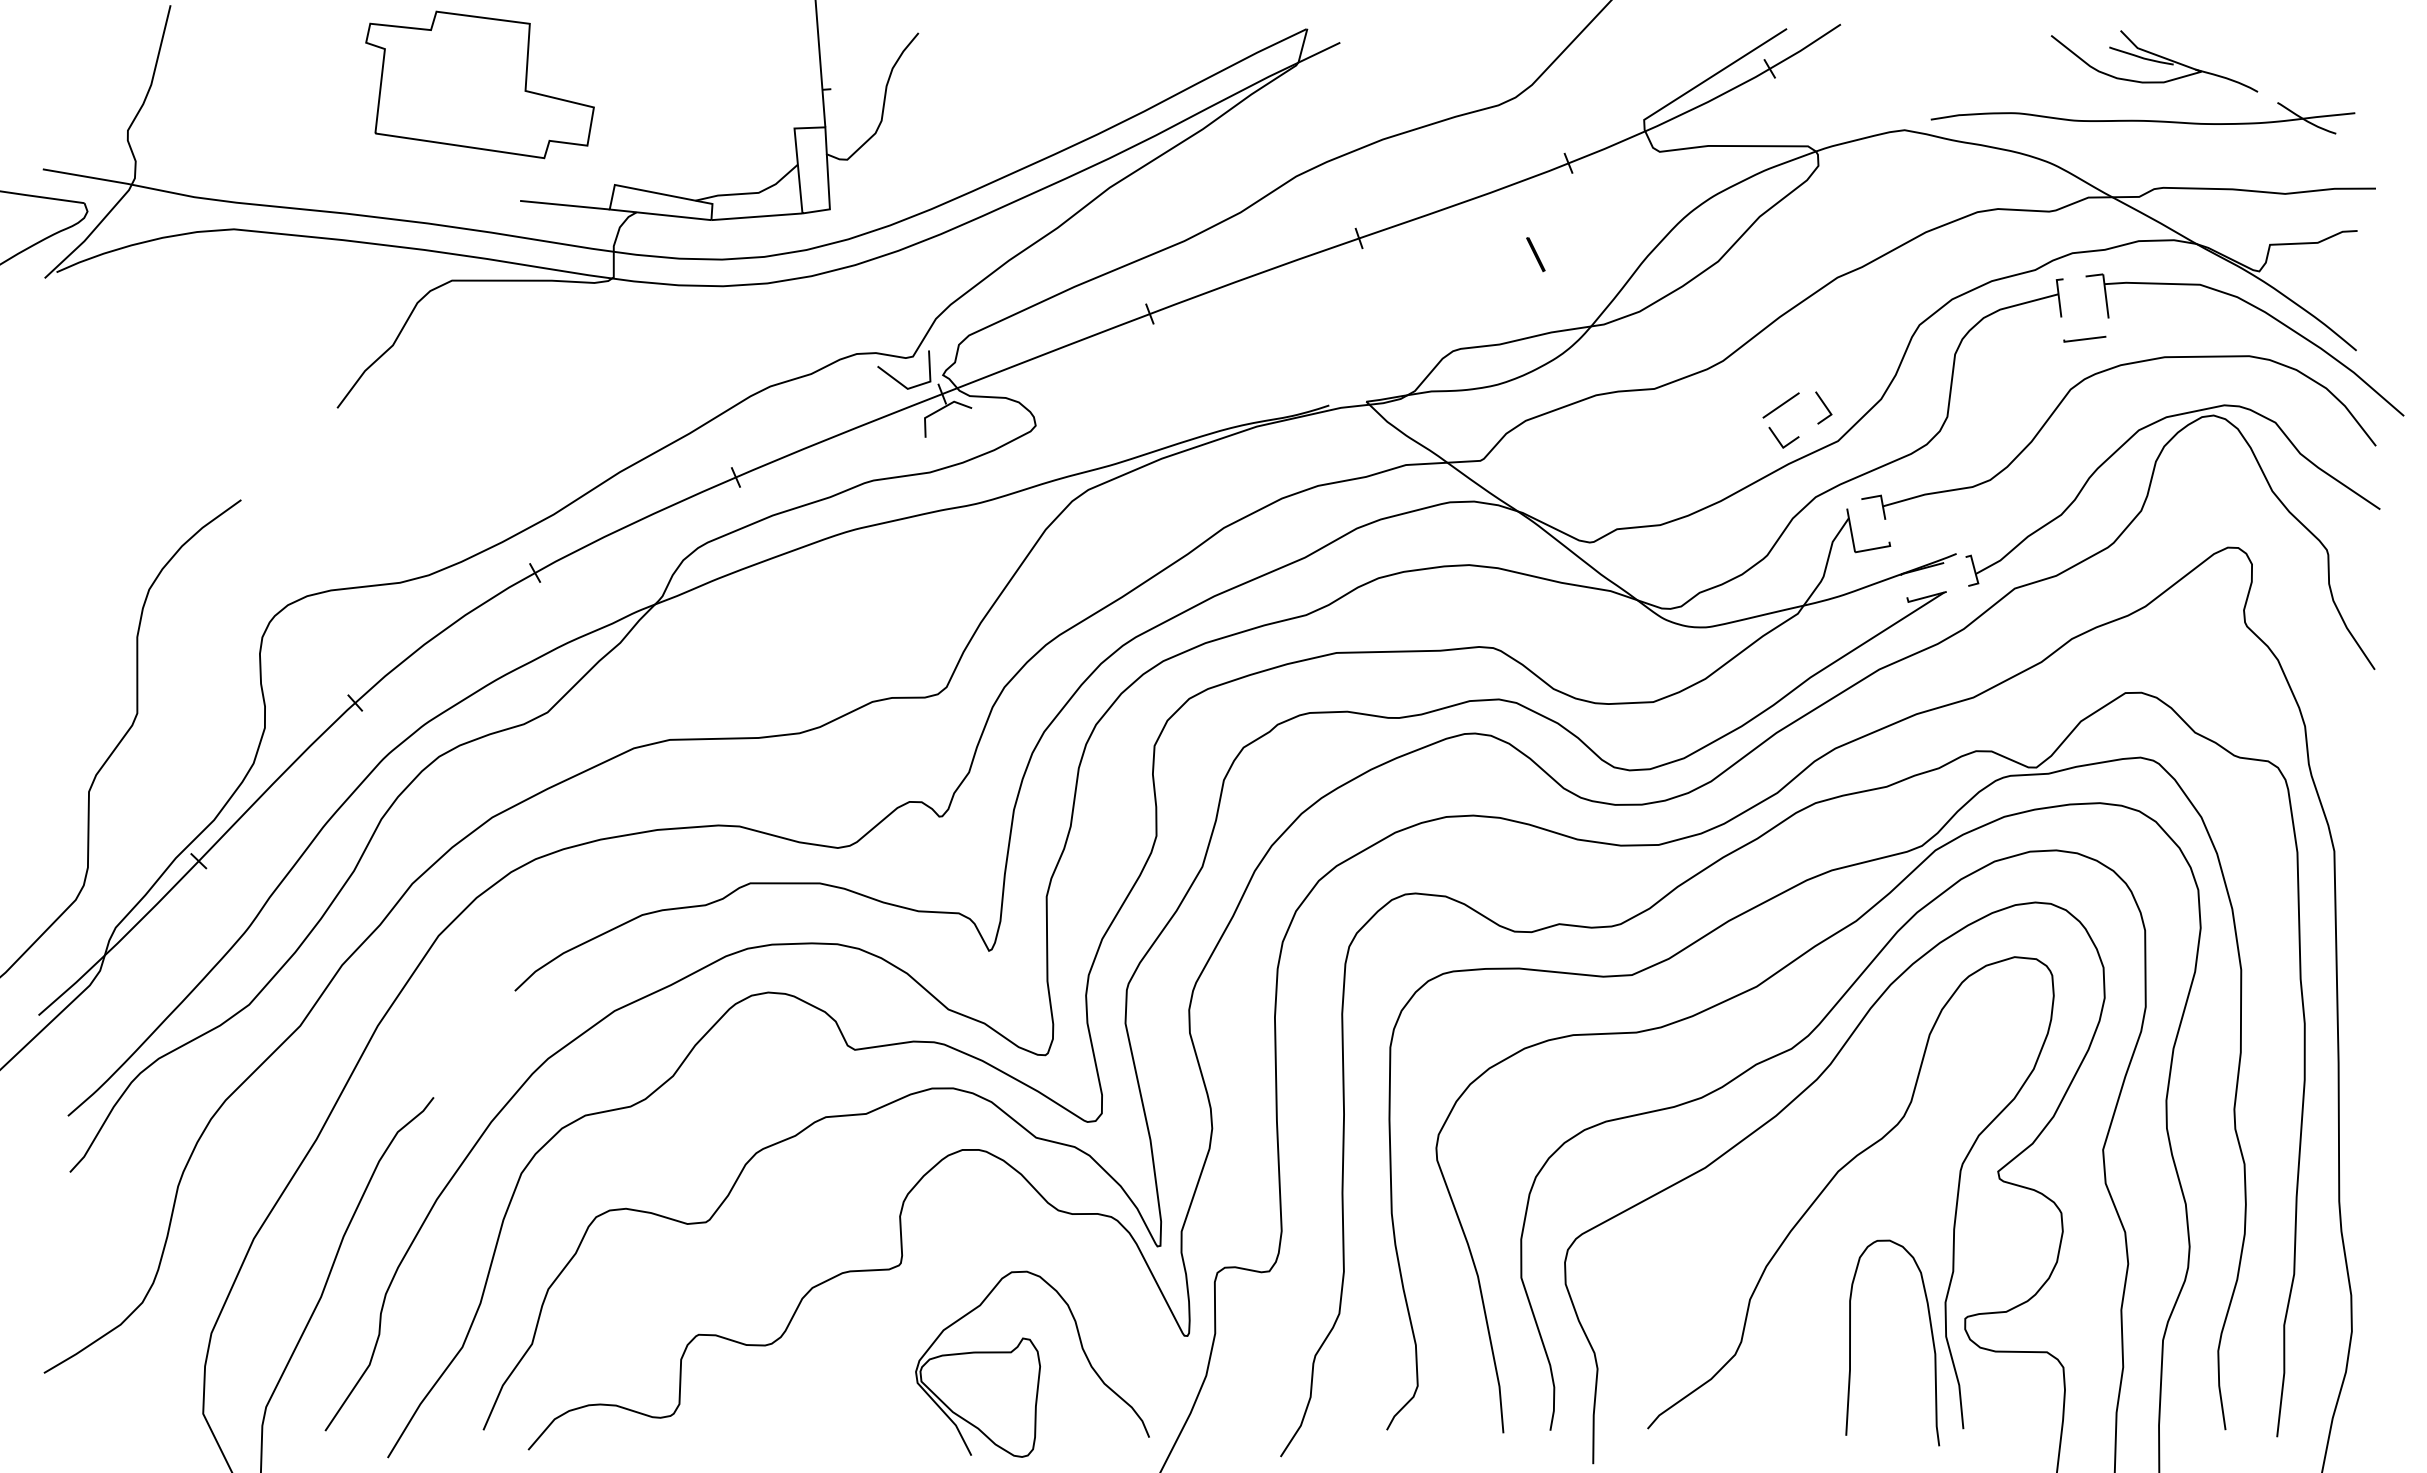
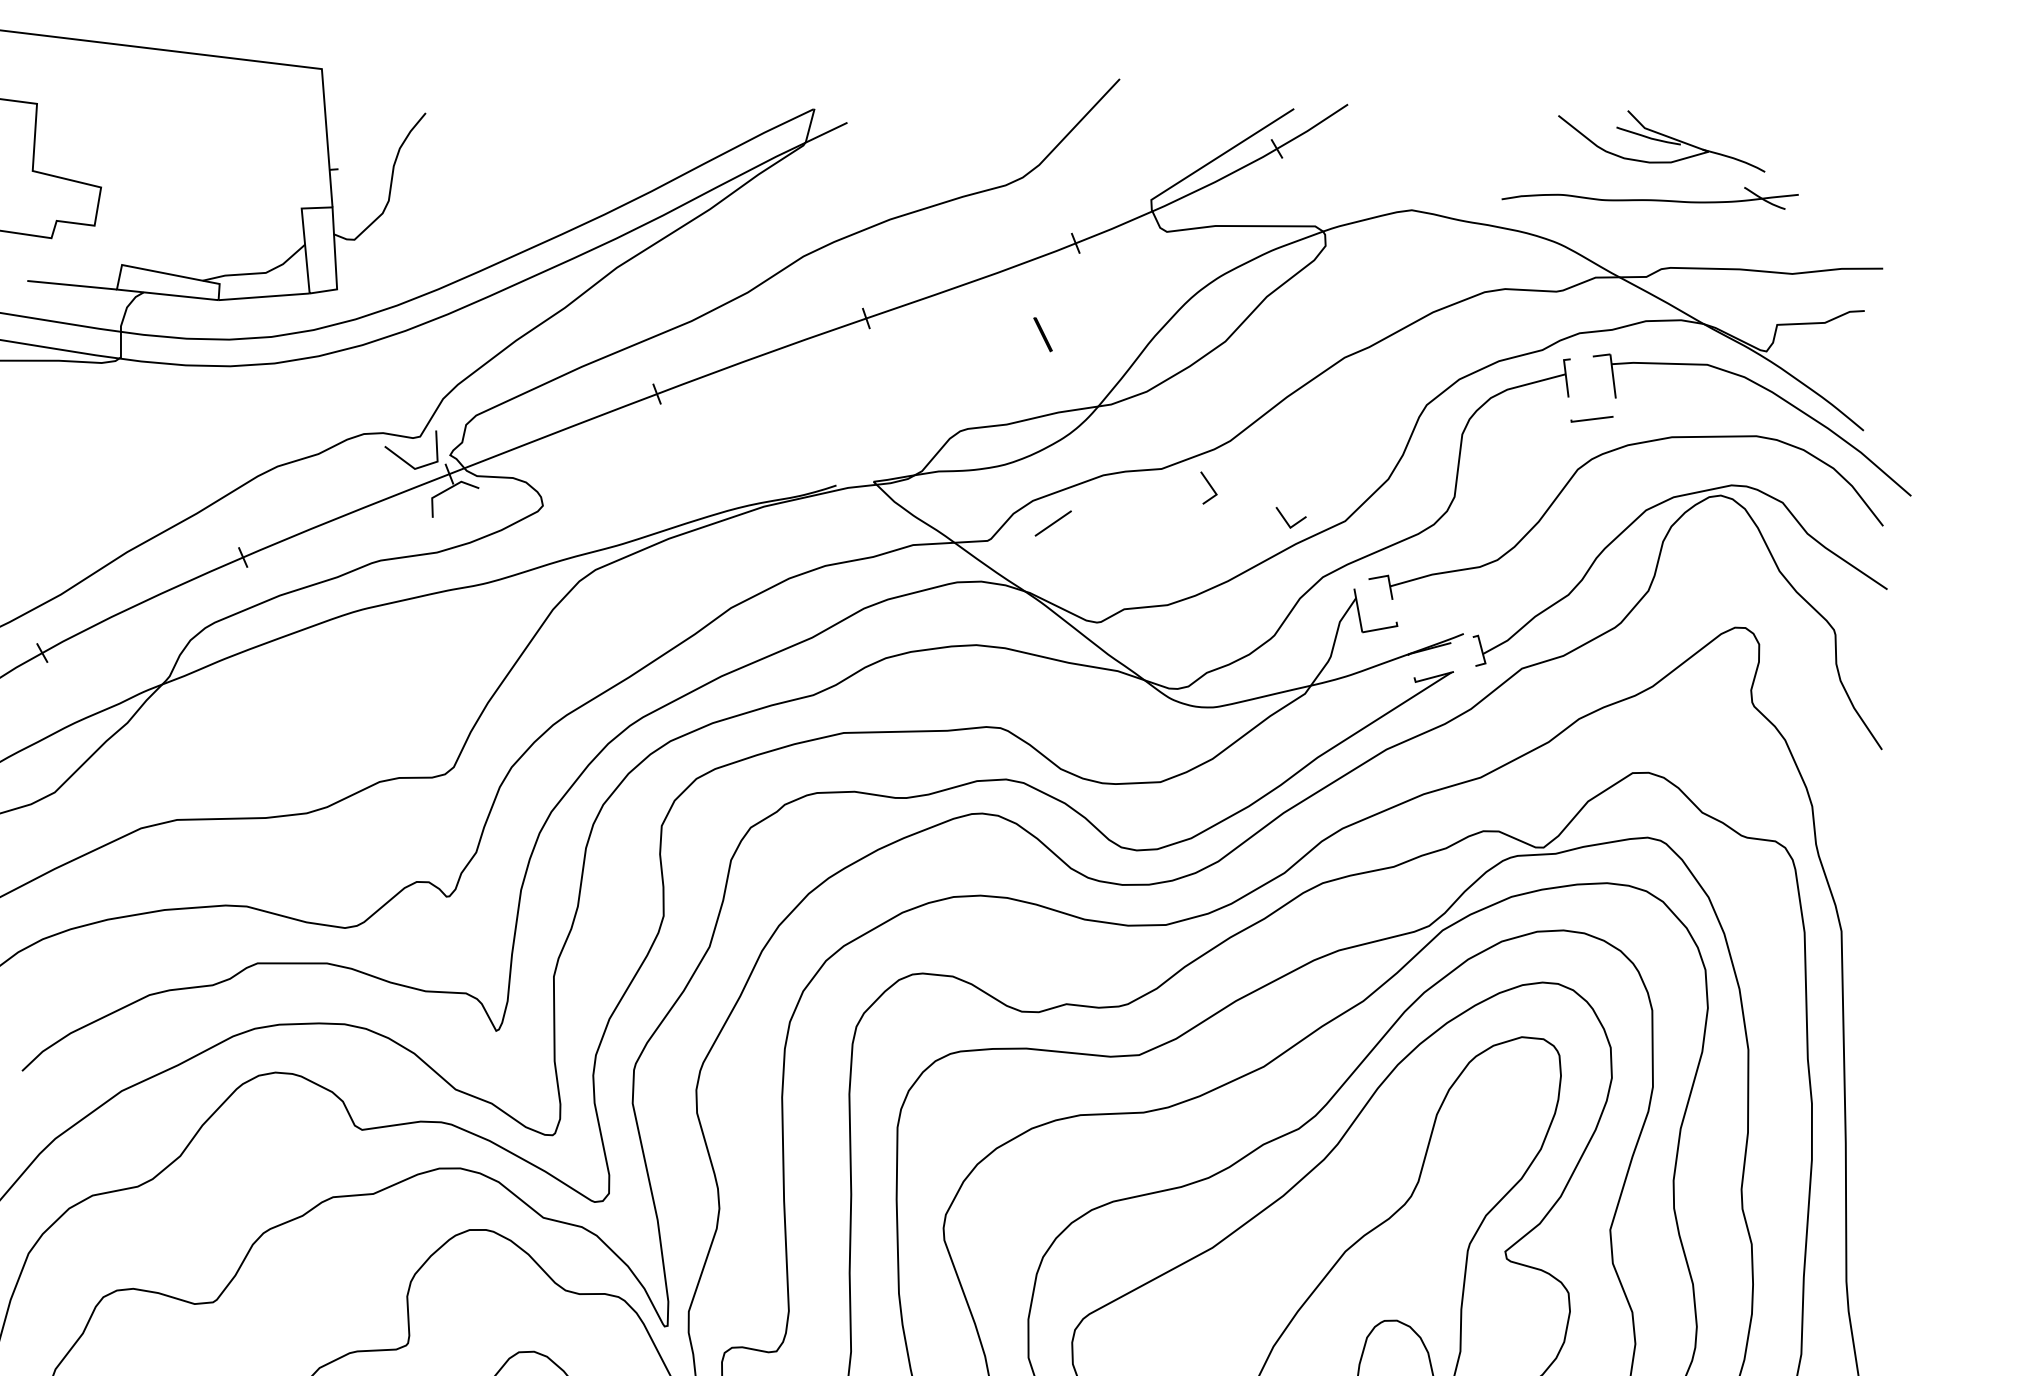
part: (2142, 118) -> (1649, 198), size x0.7
line: (1780, 405) -> (1052, 523), moved
line: (1824, 406) -> (1209, 486), moved

